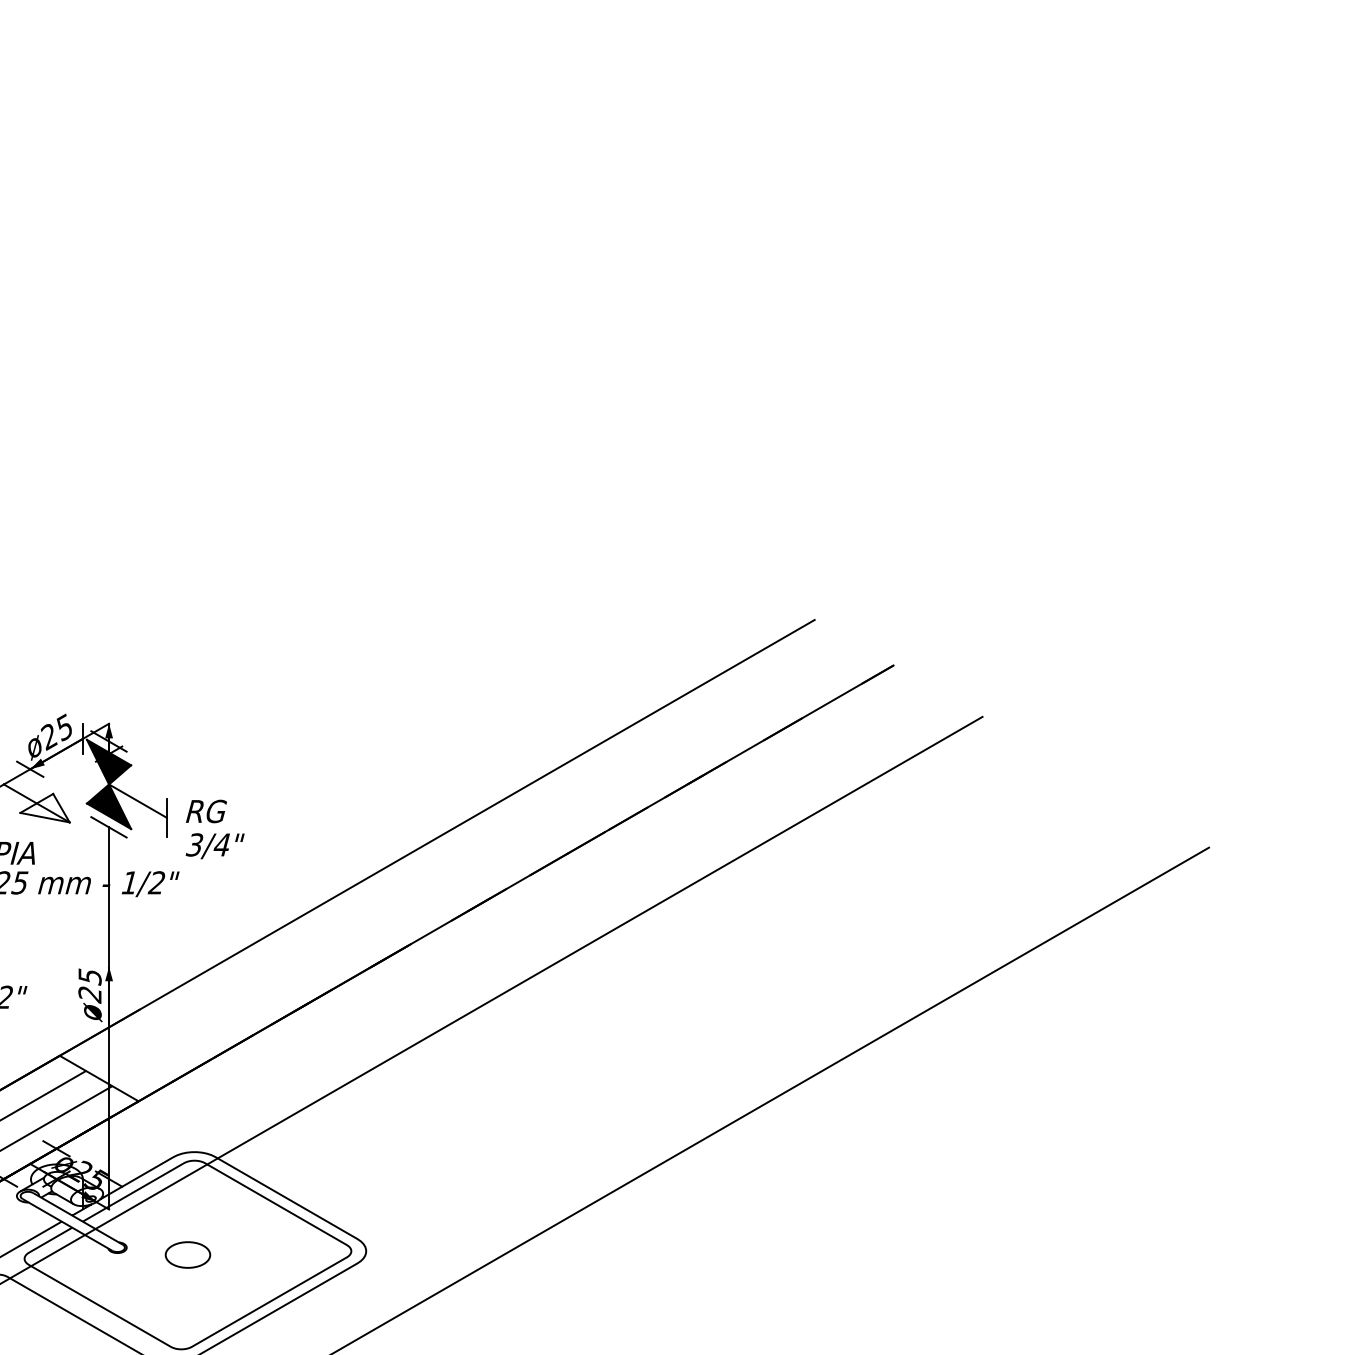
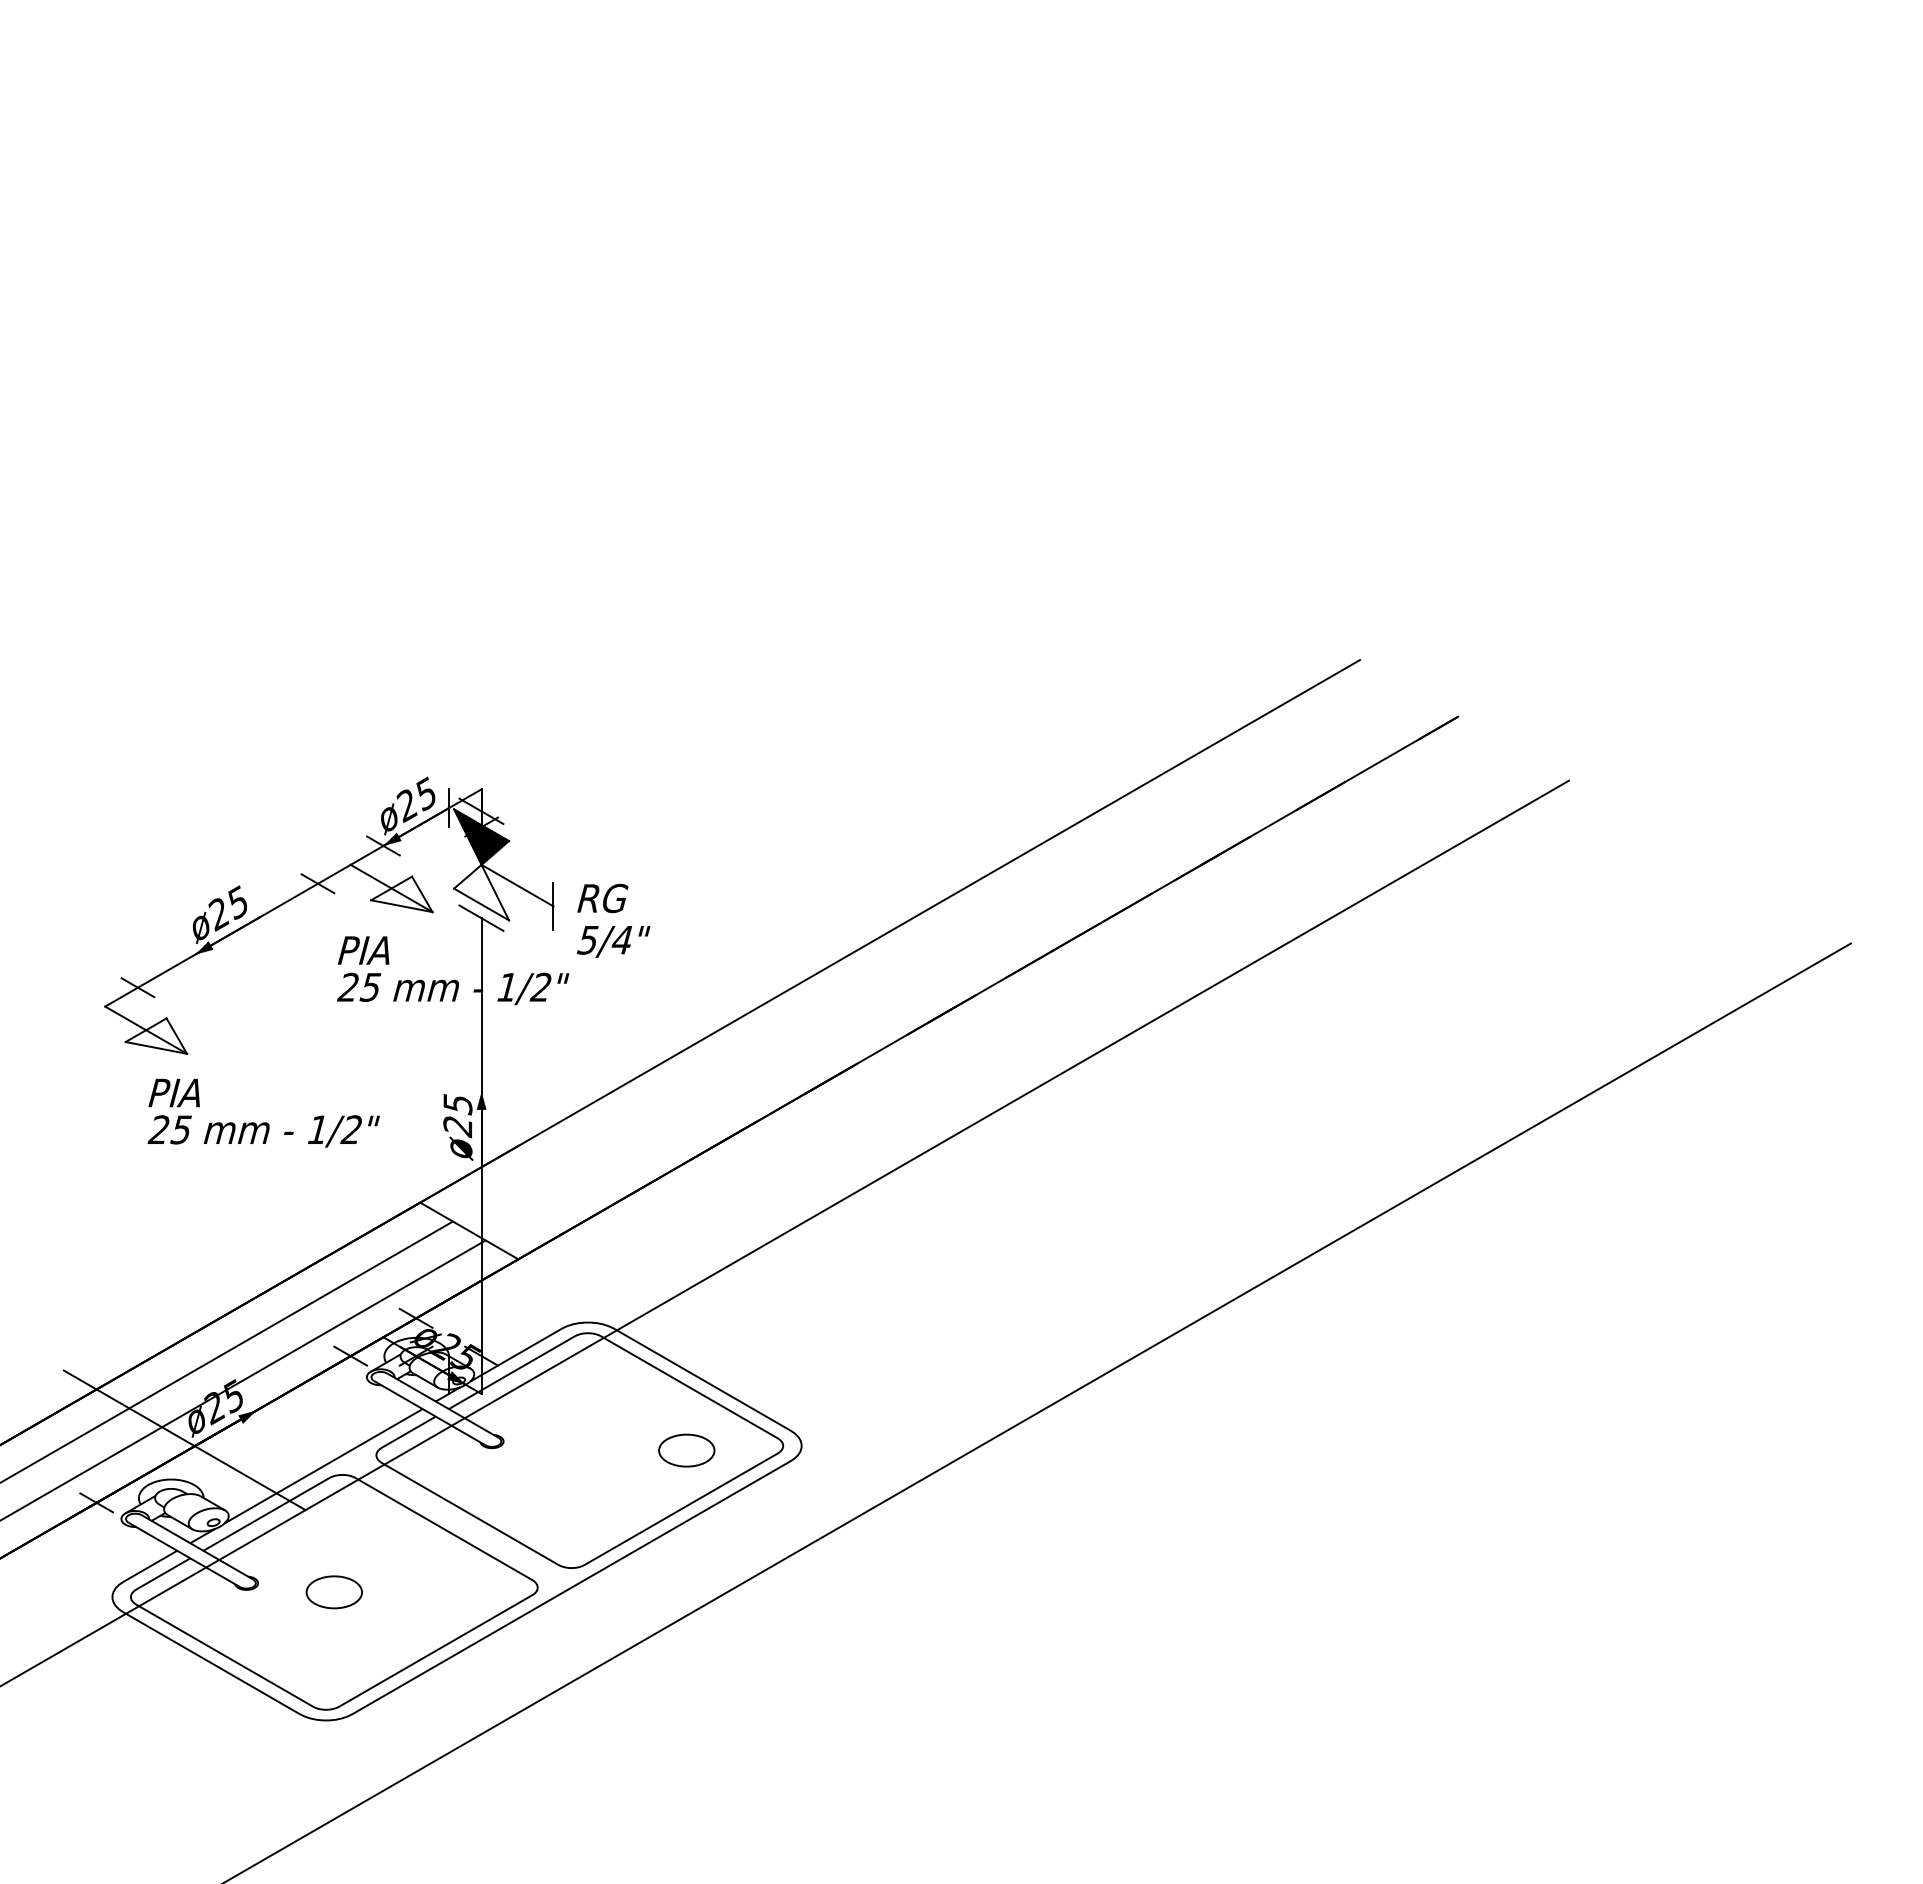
fill: (109, 731) -> (481, 798), removed
fill: (109, 806) -> (481, 892), removed
text: (194, 844) -> (587, 939), 3/4" -> 5/4"
part: (187, 1254) -> (686, 1450), moved

